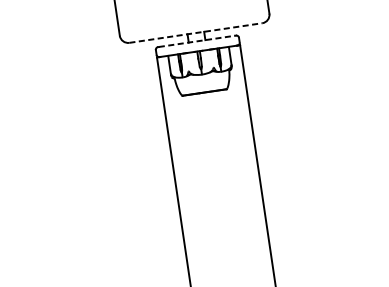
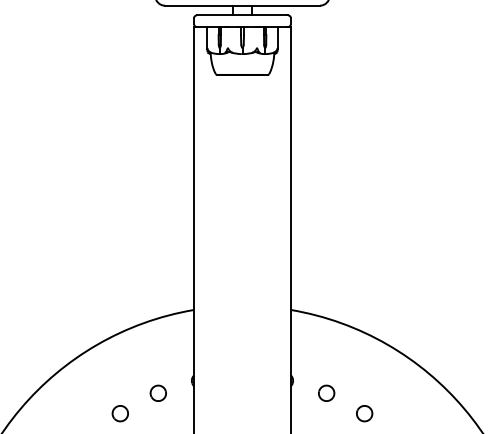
line: (195, 32) -> (242, 5), dashed -> solid
line: (197, 41) -> (242, 15), dashed -> solid

